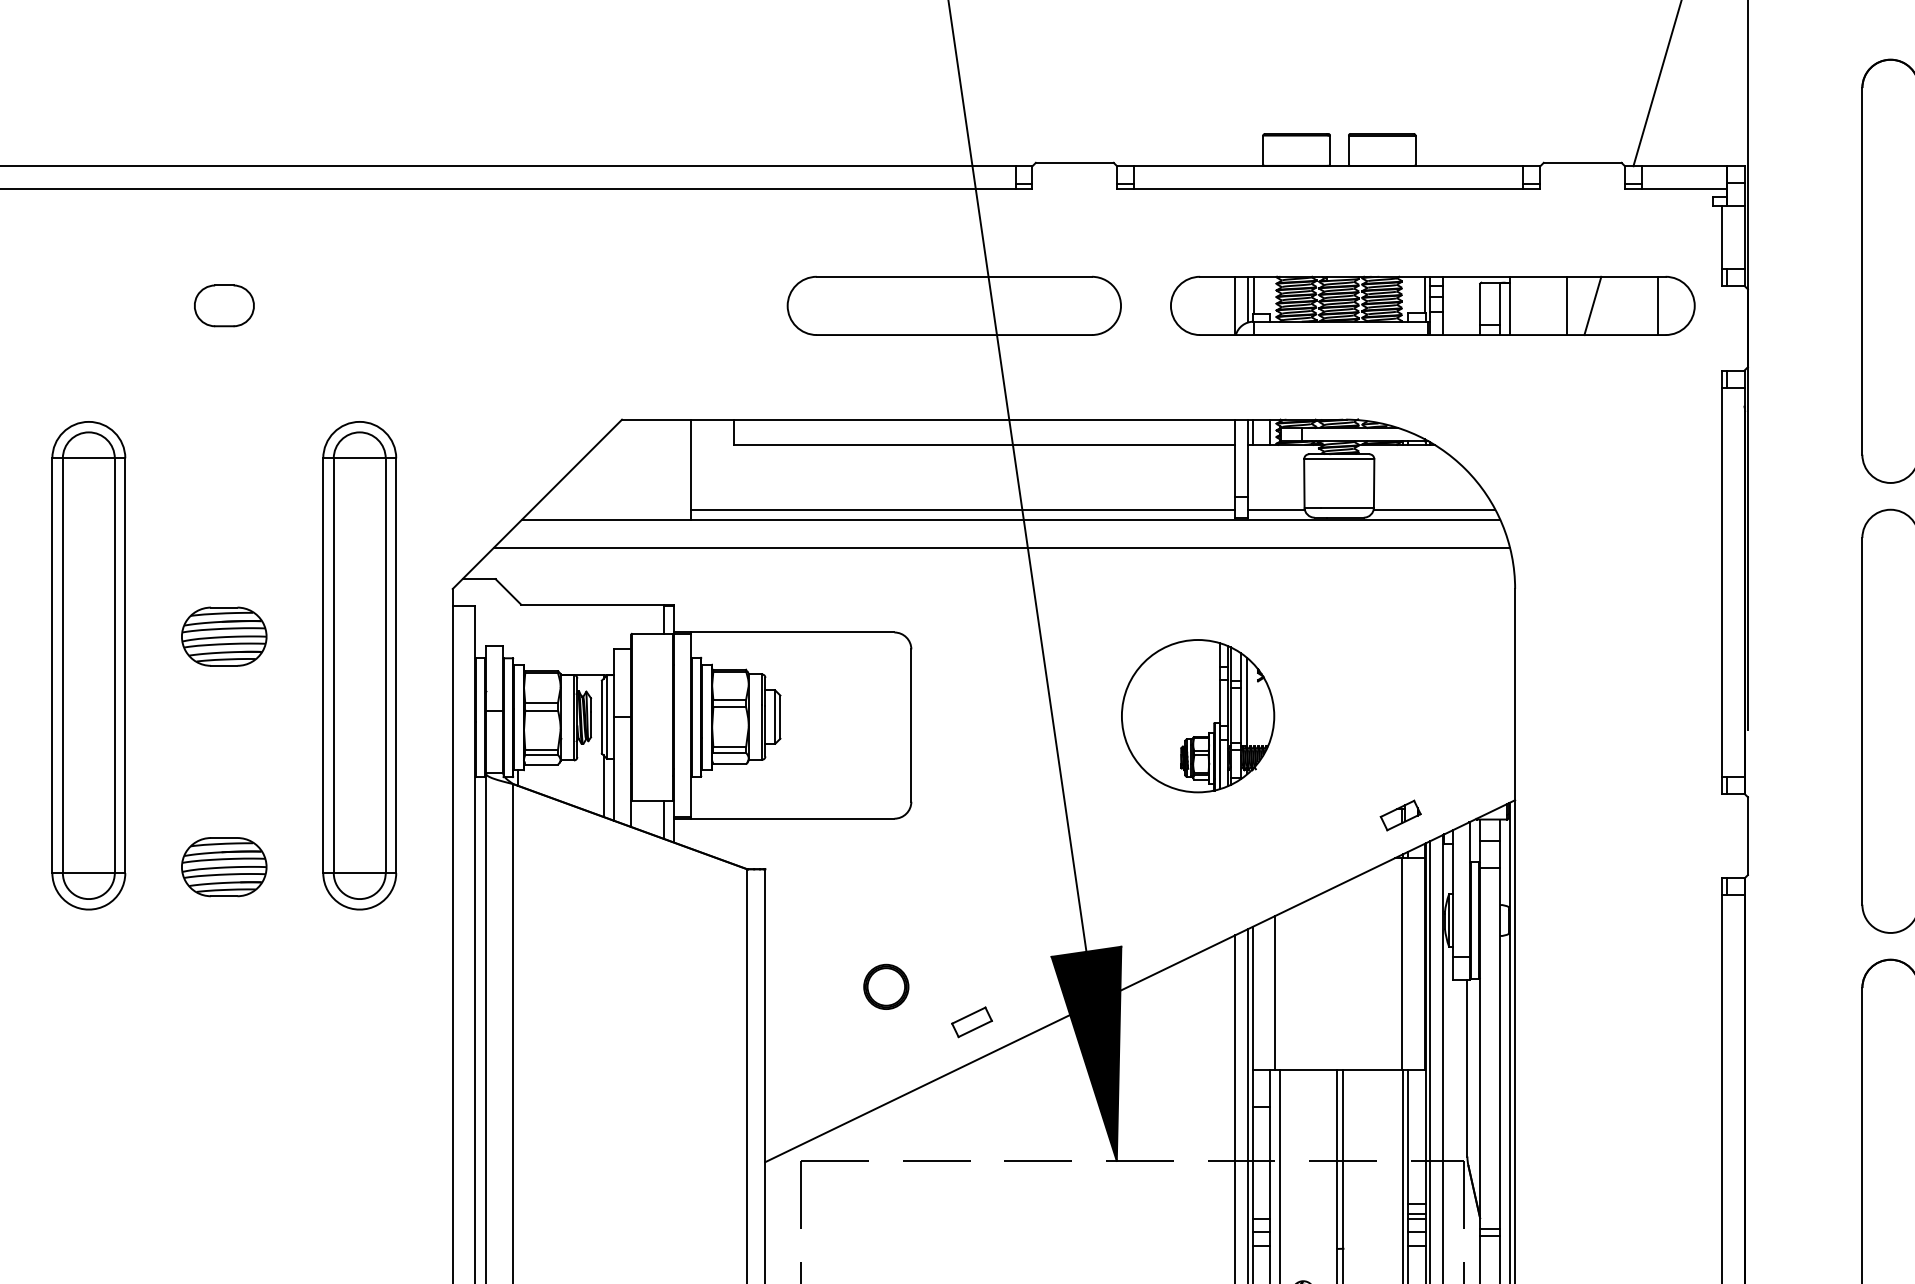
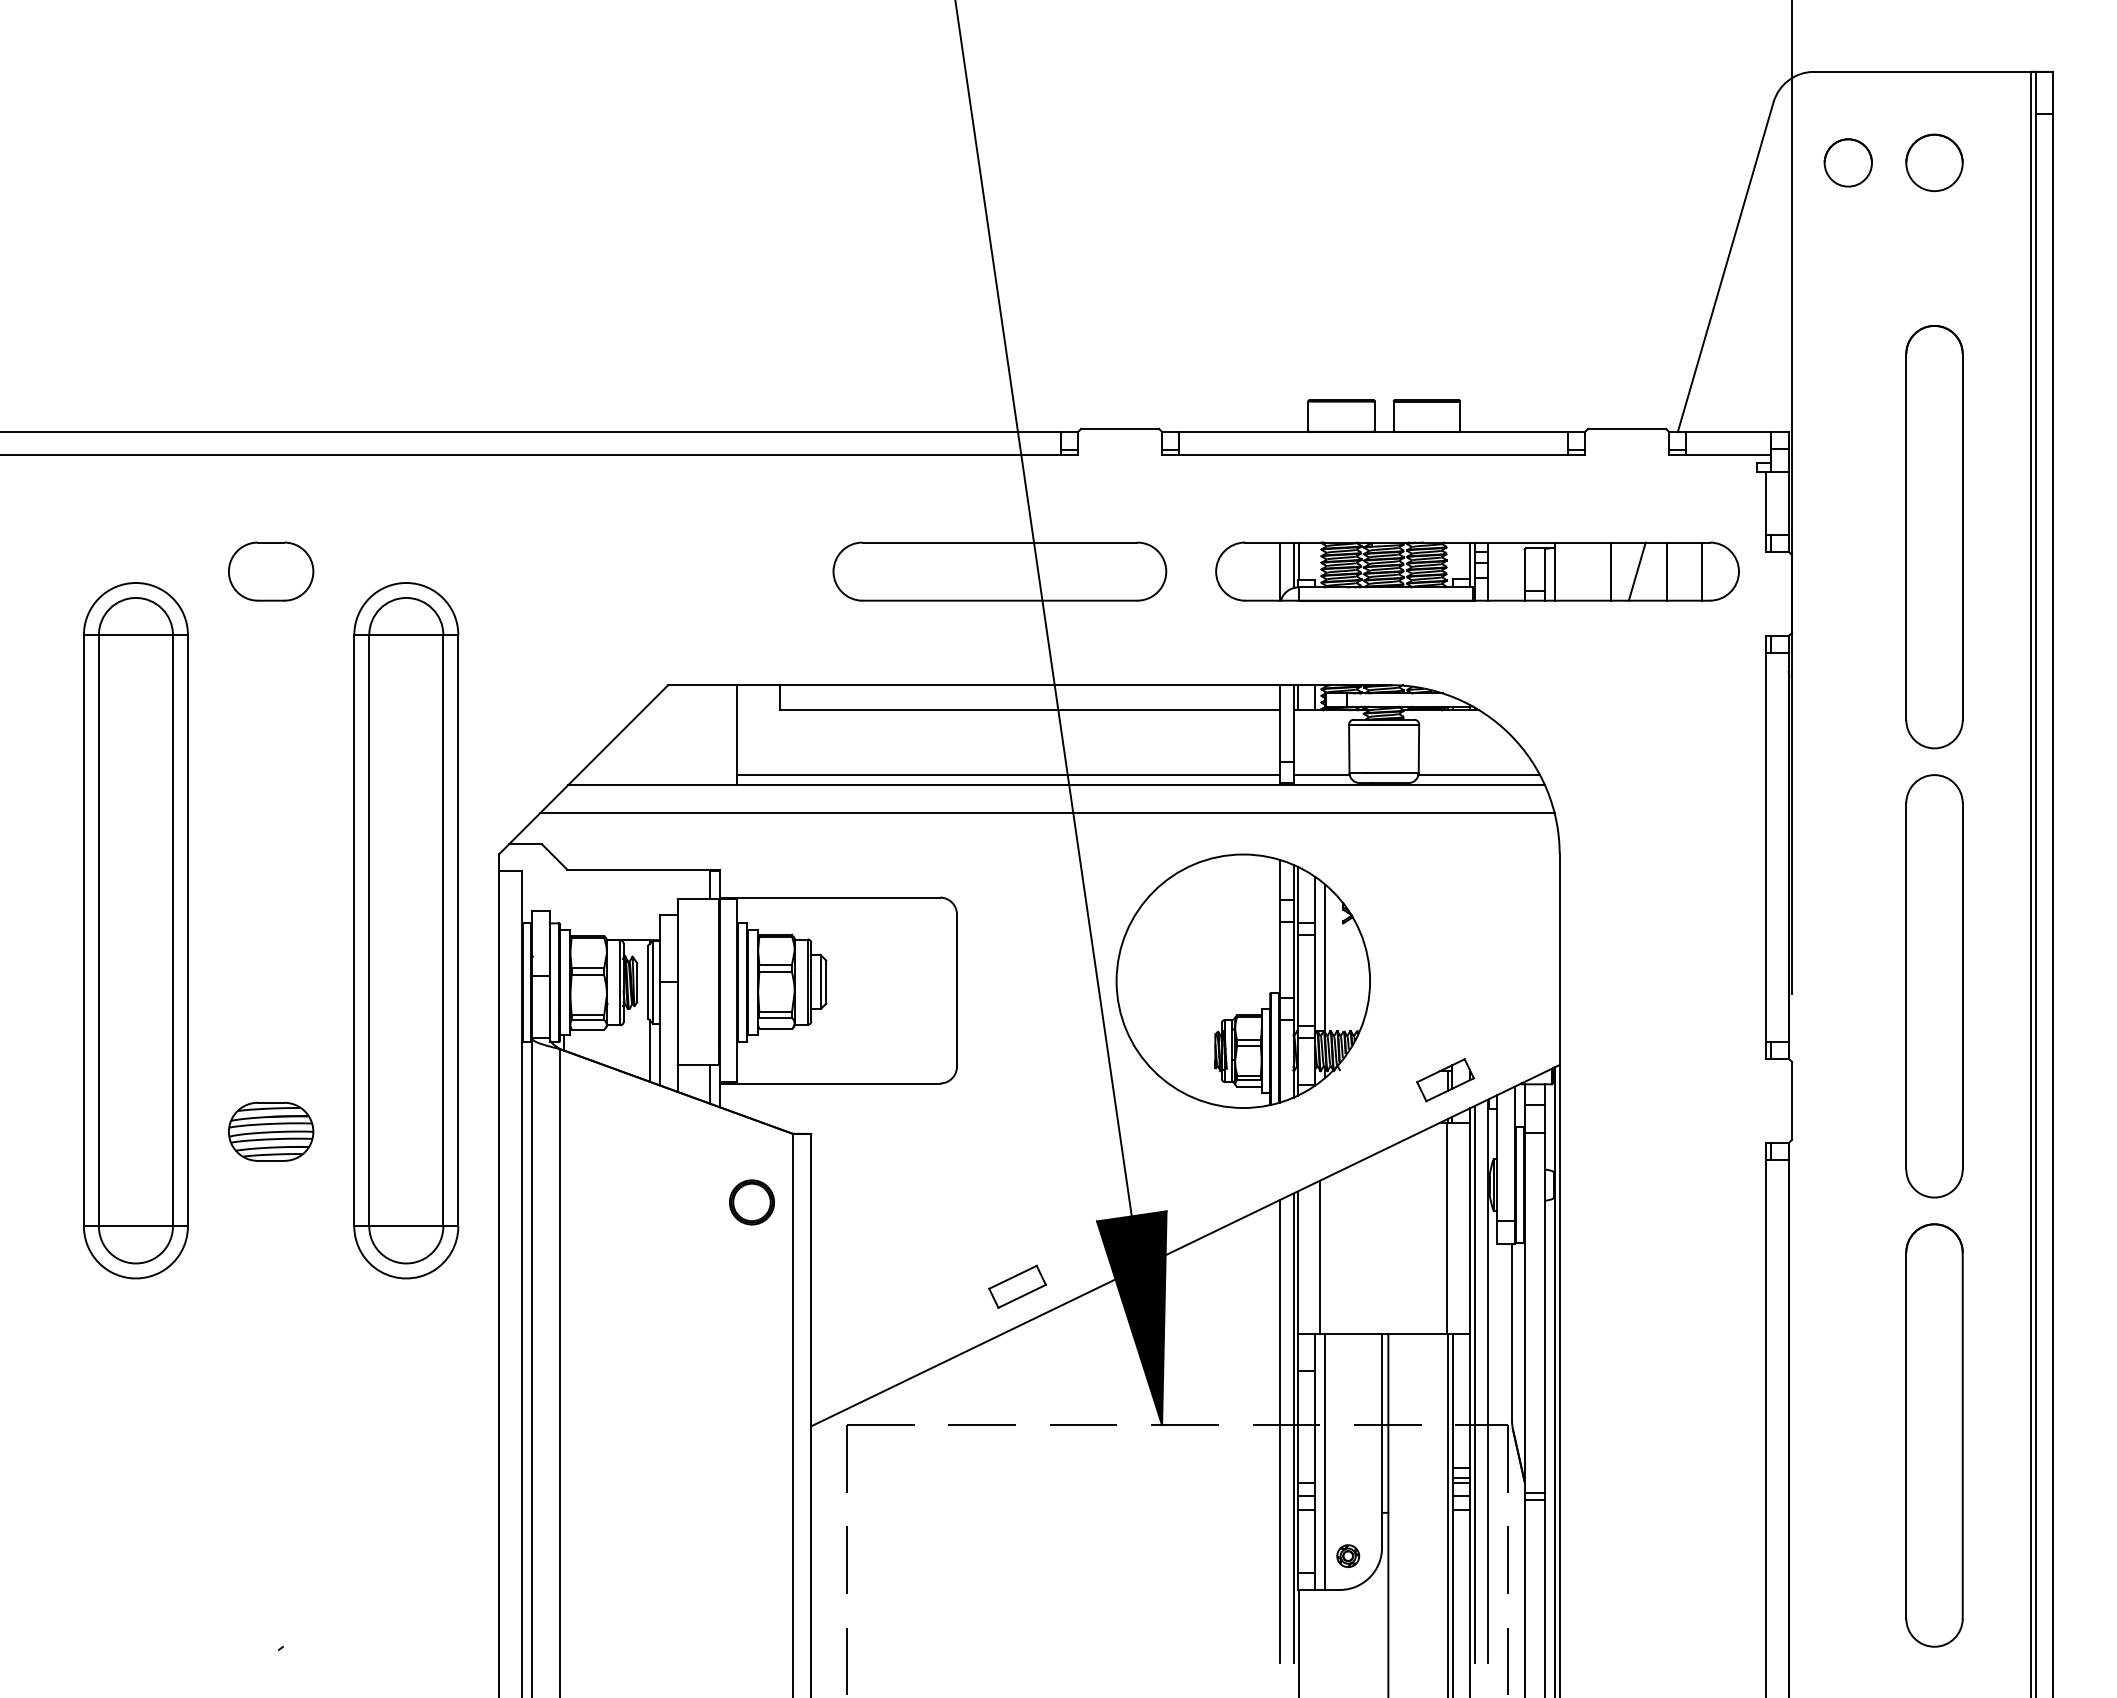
part: (224, 305) -> (271, 571), size x1.43
line: (1622, 305) -> (1666, 571), added
part: (224, 636) -> (271, 901), removed
part: (88, 665) -> (135, 930), size x1.43
part: (359, 665) -> (406, 930), size x1.43
part: (1197, 715) -> (1242, 980), size x1.67
part: (1400, 815) -> (1445, 1080), size x1.43
part: (885, 987) -> (751, 1202), moved
part: (971, 1022) -> (1017, 1286), size x1.43

